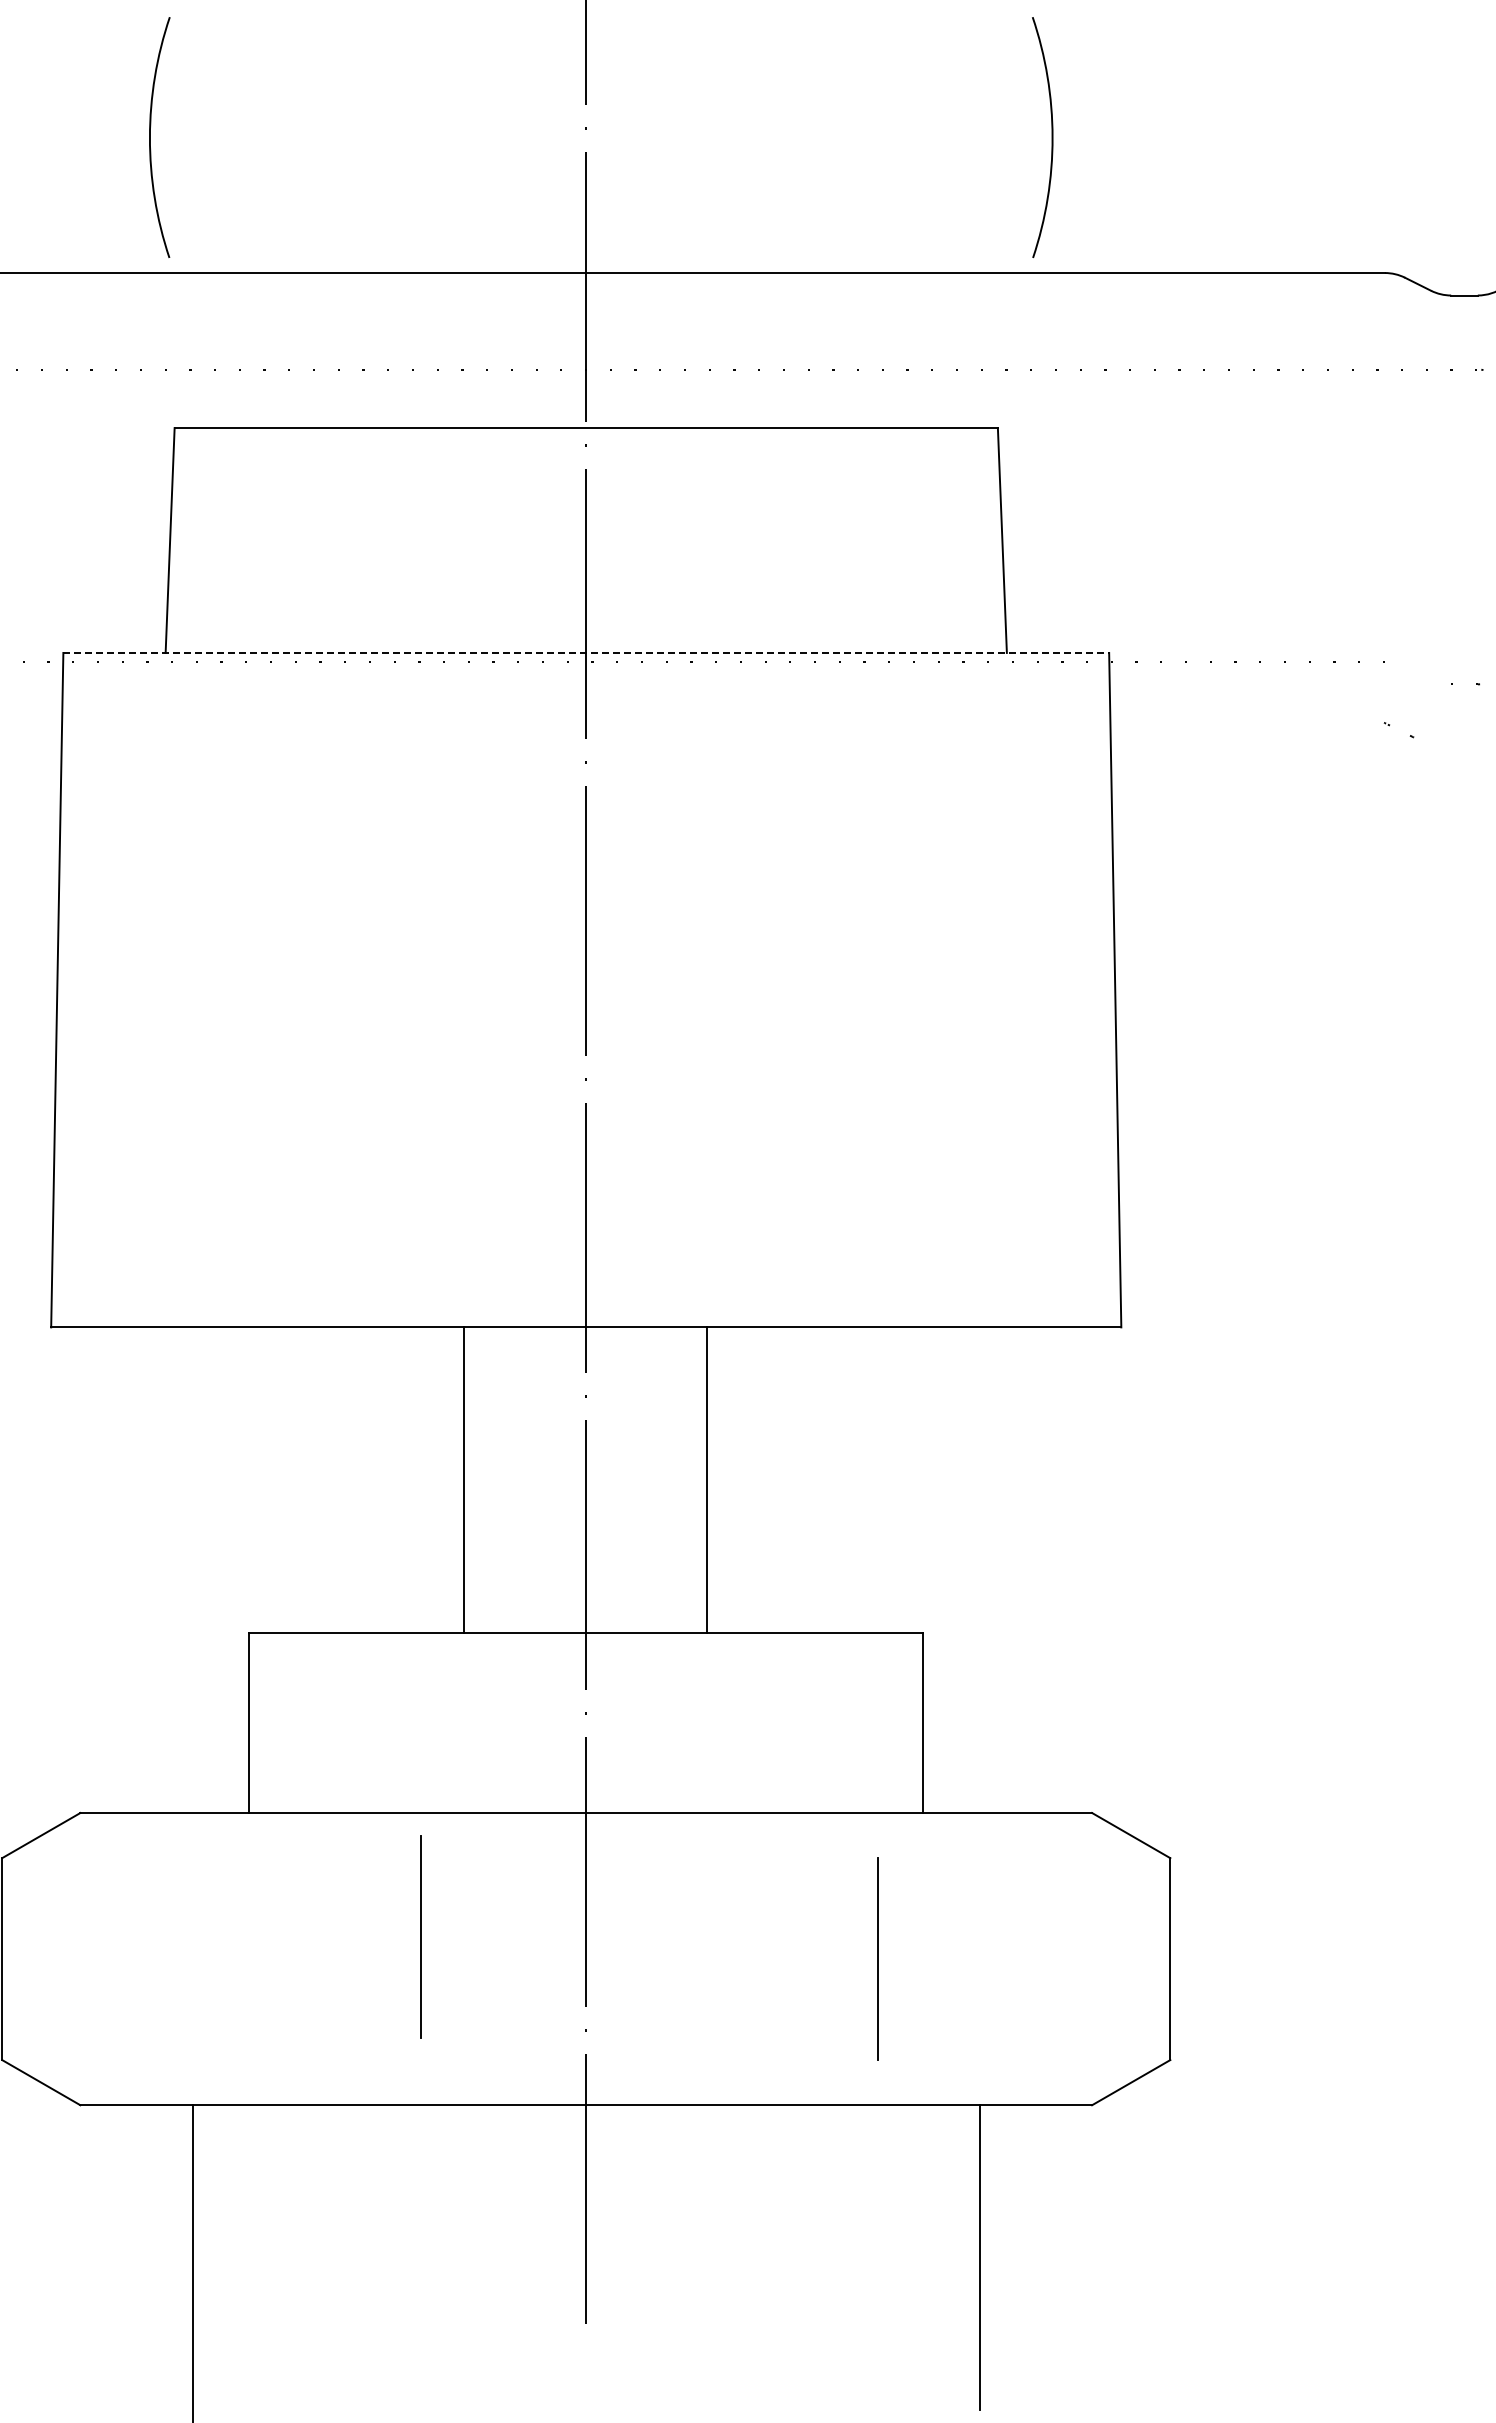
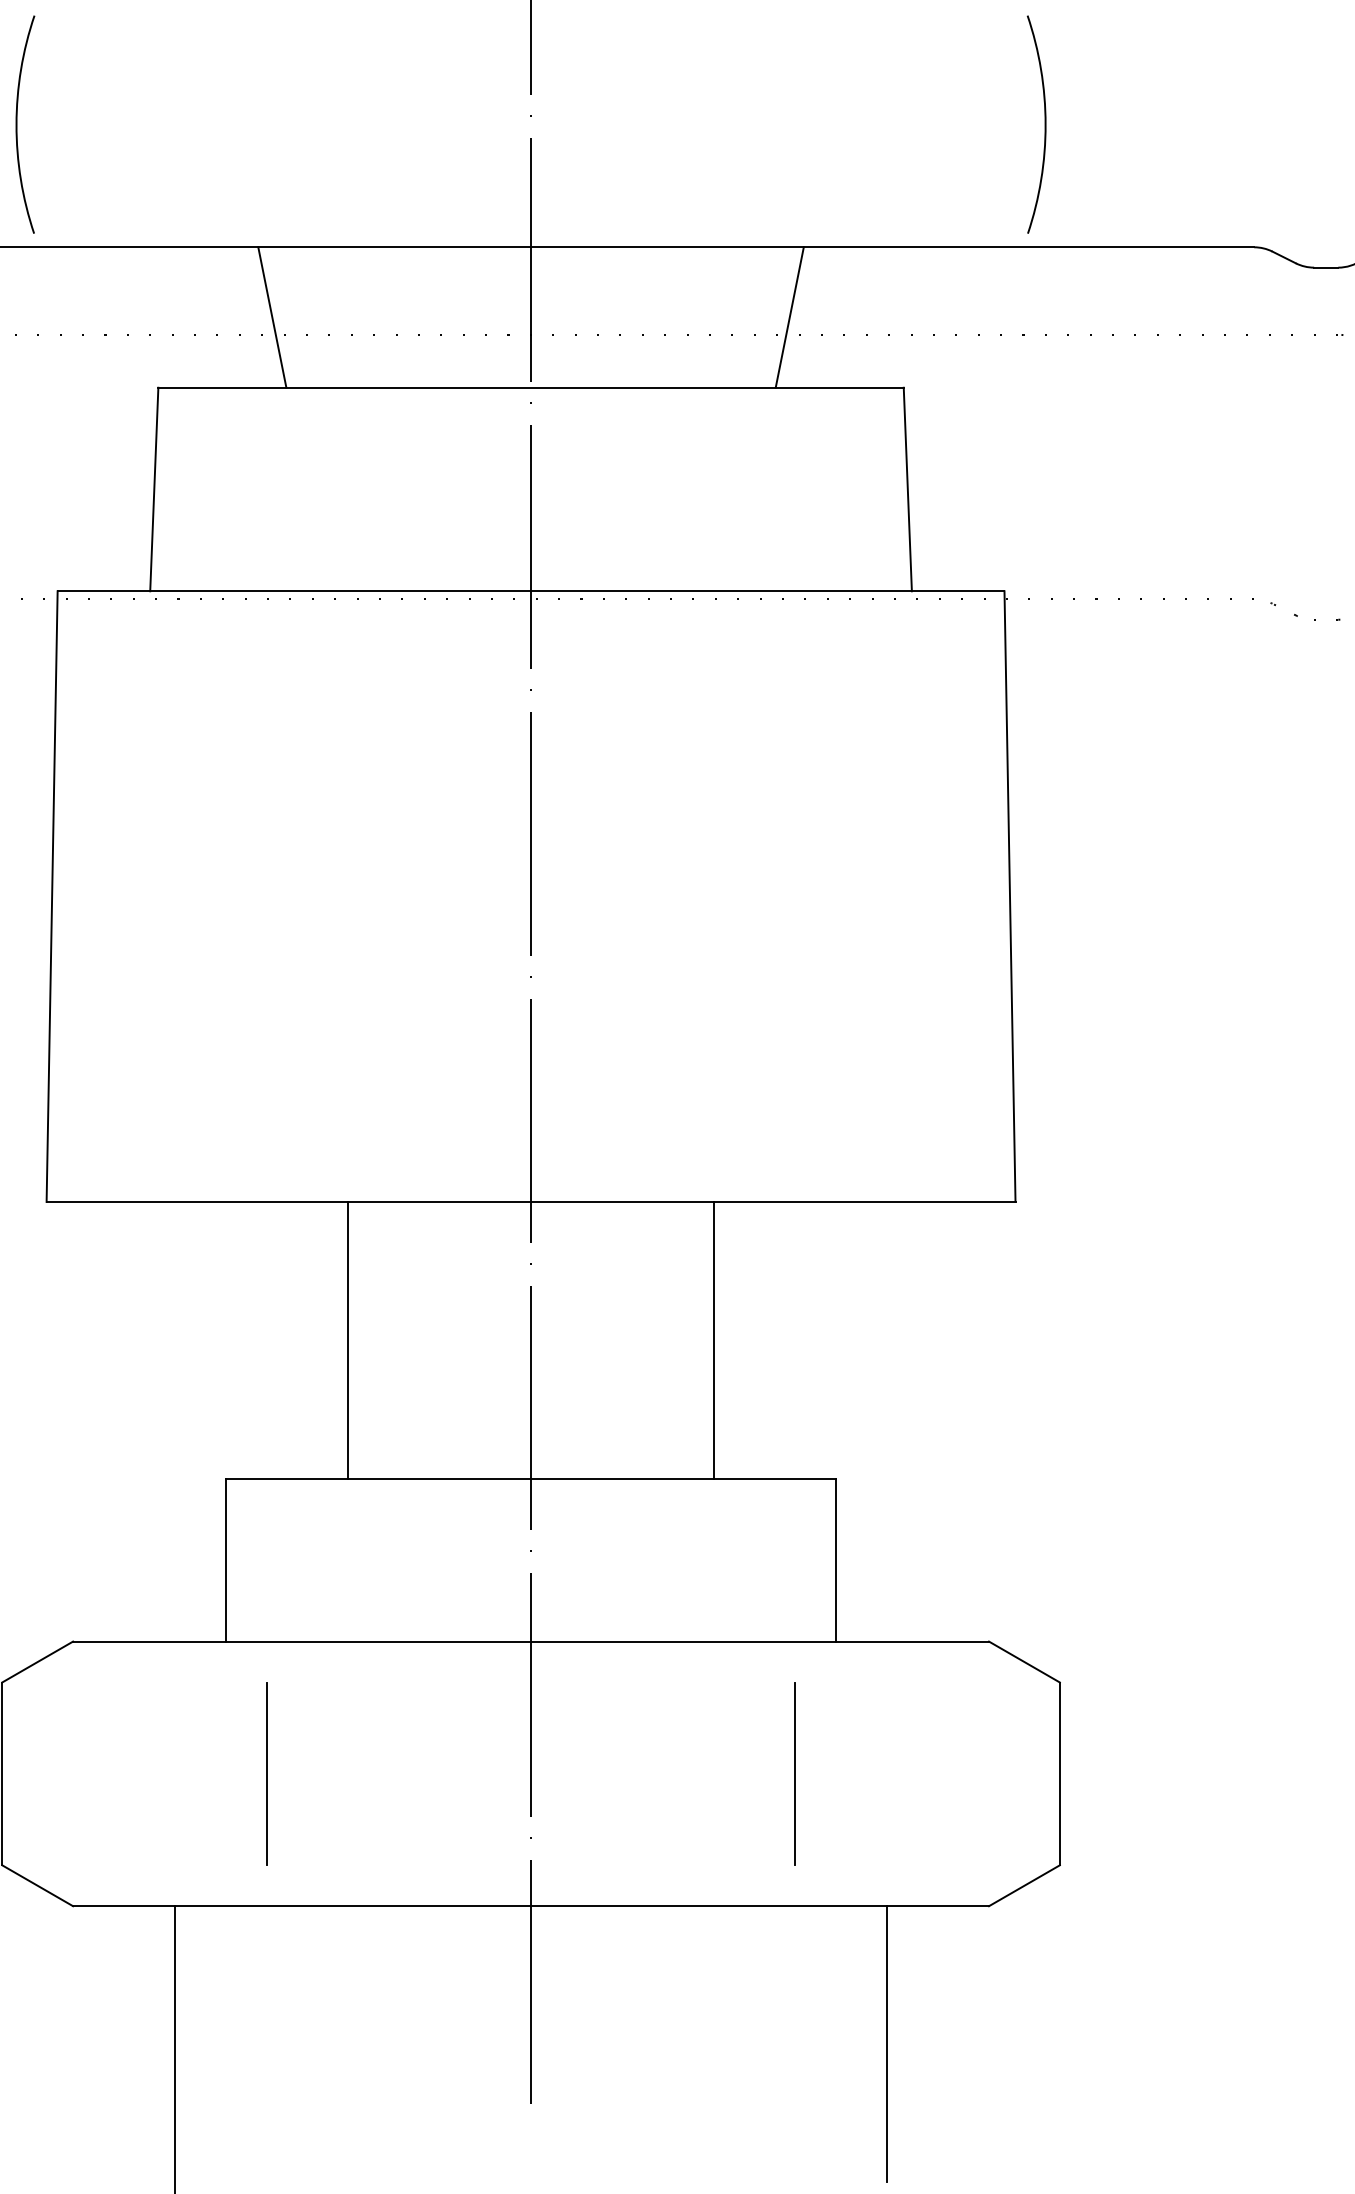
arc: (150, 137) -> (17, 124), moved
arc: (1051, 137) -> (1044, 124), moved
line: (300, 350) -> (272, 317), added
line: (871, 350) -> (789, 317), added
line: (586, 652) -> (531, 590), dashed -> solid
part: (1389, 726) -> (1275, 606), moved
line: (463, 1480) -> (347, 1340), moved
line: (706, 1480) -> (714, 1340), moved
line: (420, 1936) -> (265, 1773), moved

